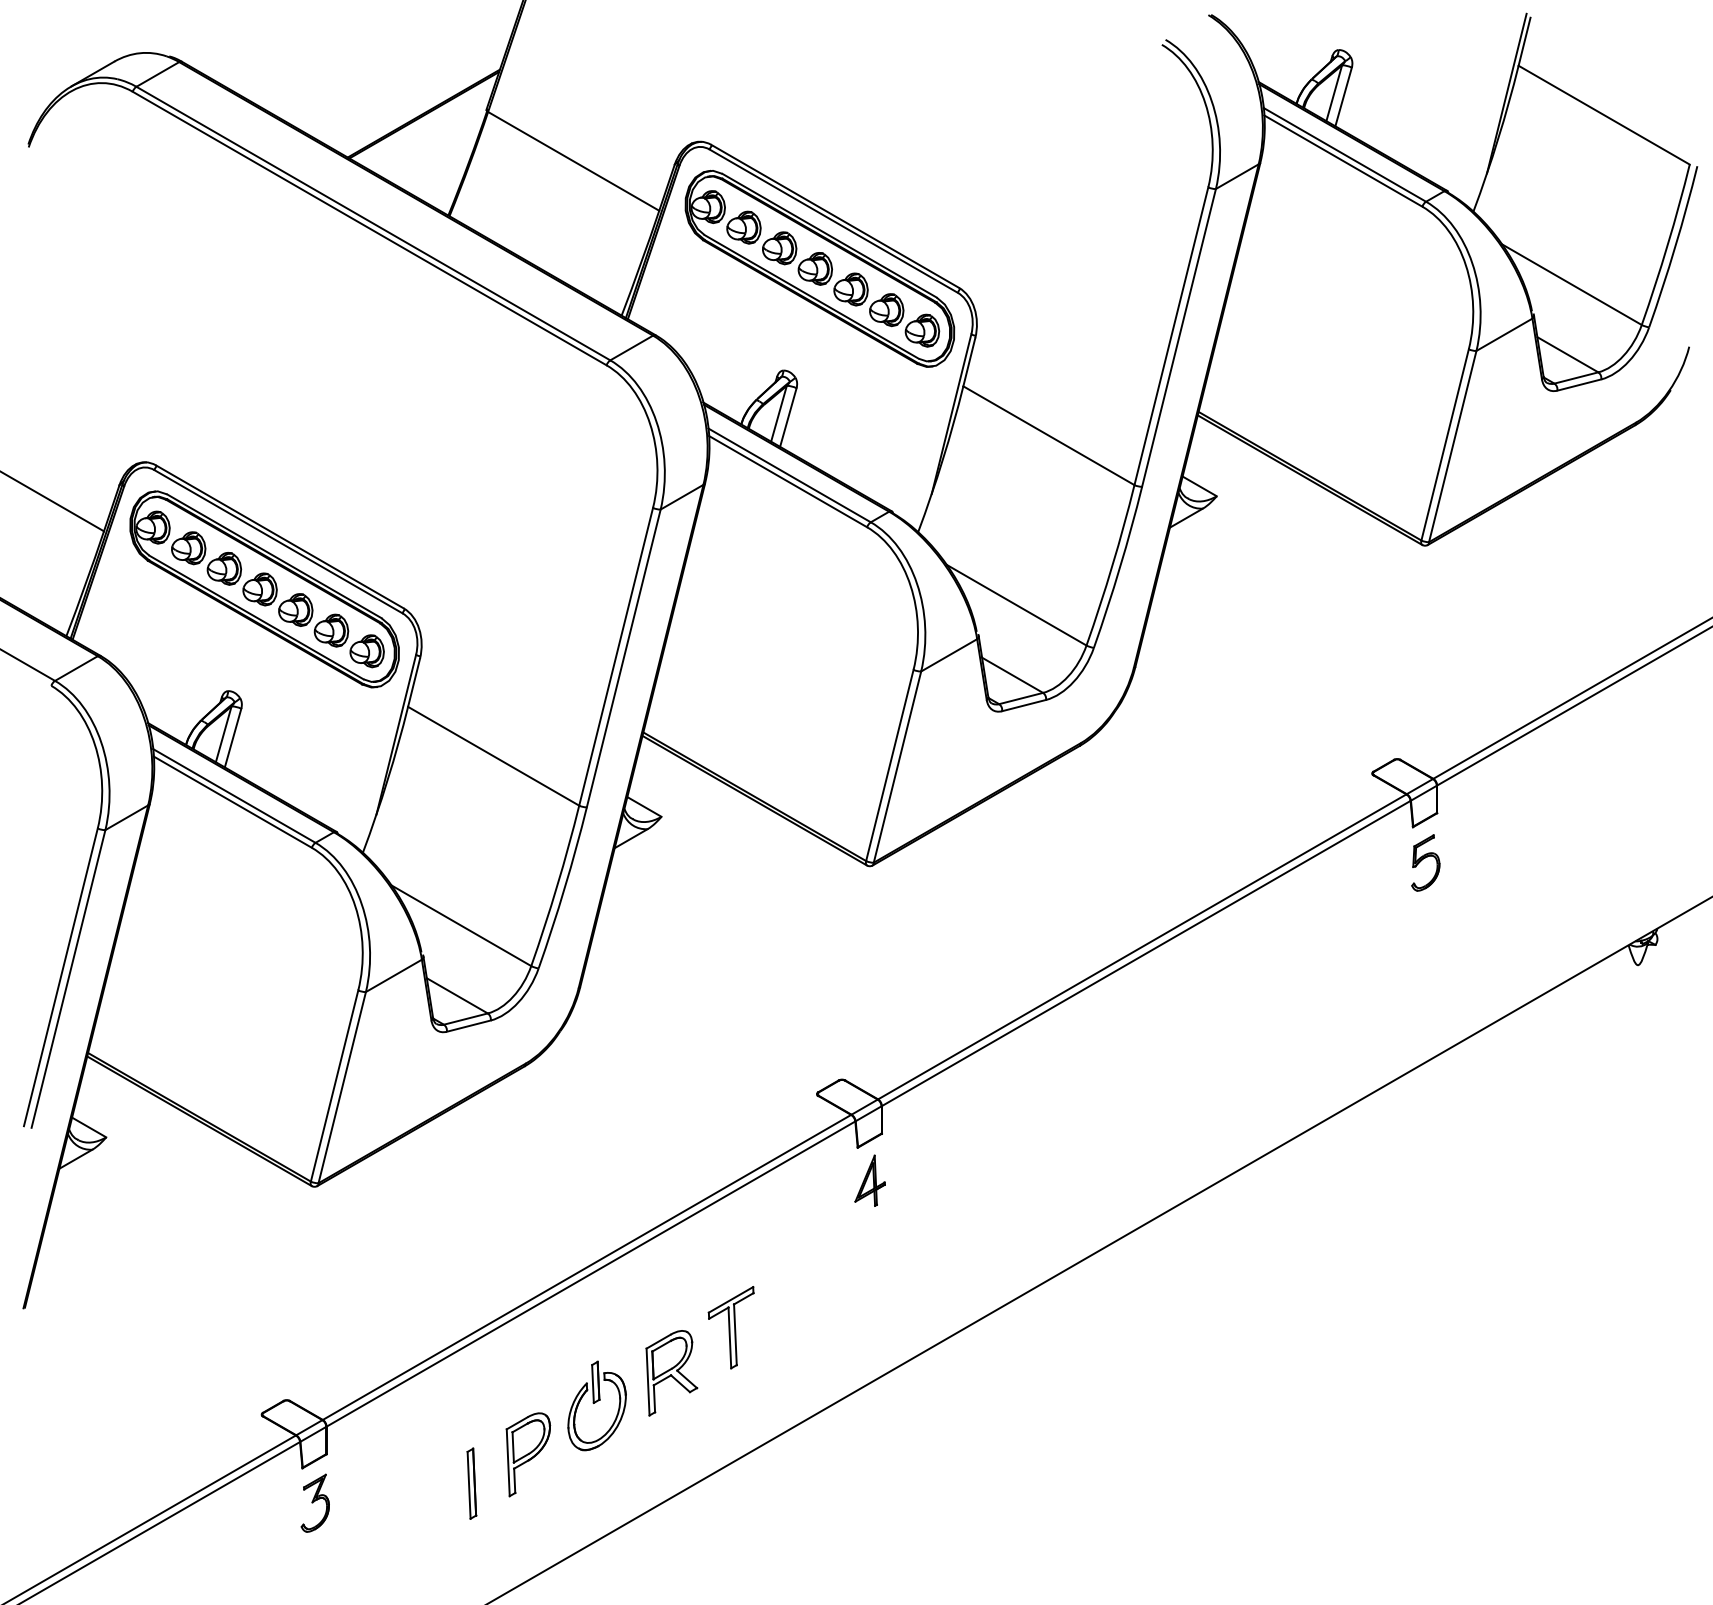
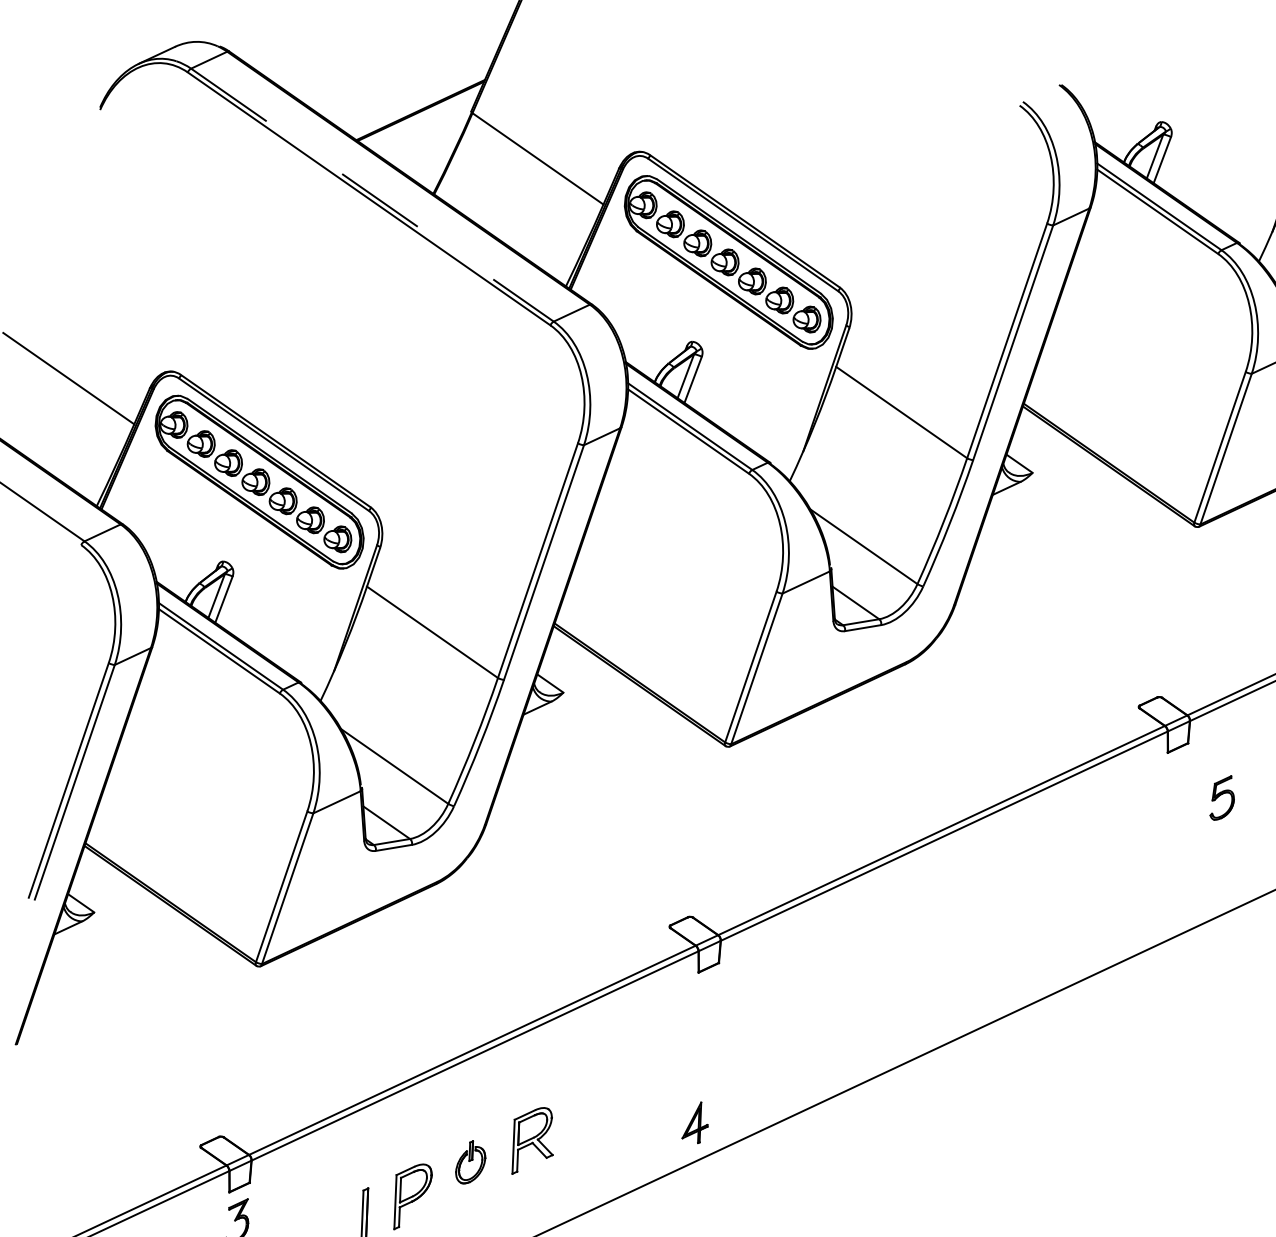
line: (373, 223) -> (372, 195), solid -> dashed
part: (1425, 862) -> (1222, 797), moved
part: (869, 1180) -> (695, 1122), moved
part: (730, 1327) -> (583, 1108), removed
part: (596, 1405) -> (470, 1162), size x0.6

